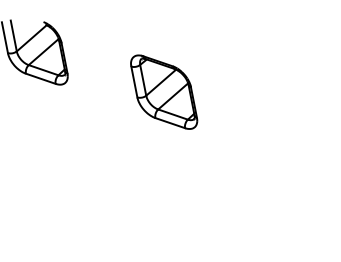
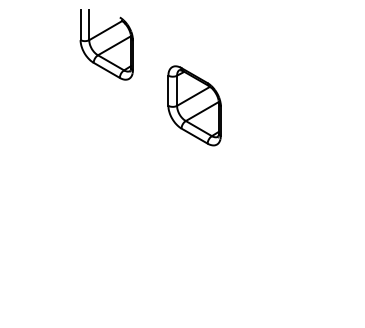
part: (163, 91) -> (194, 105), moved

